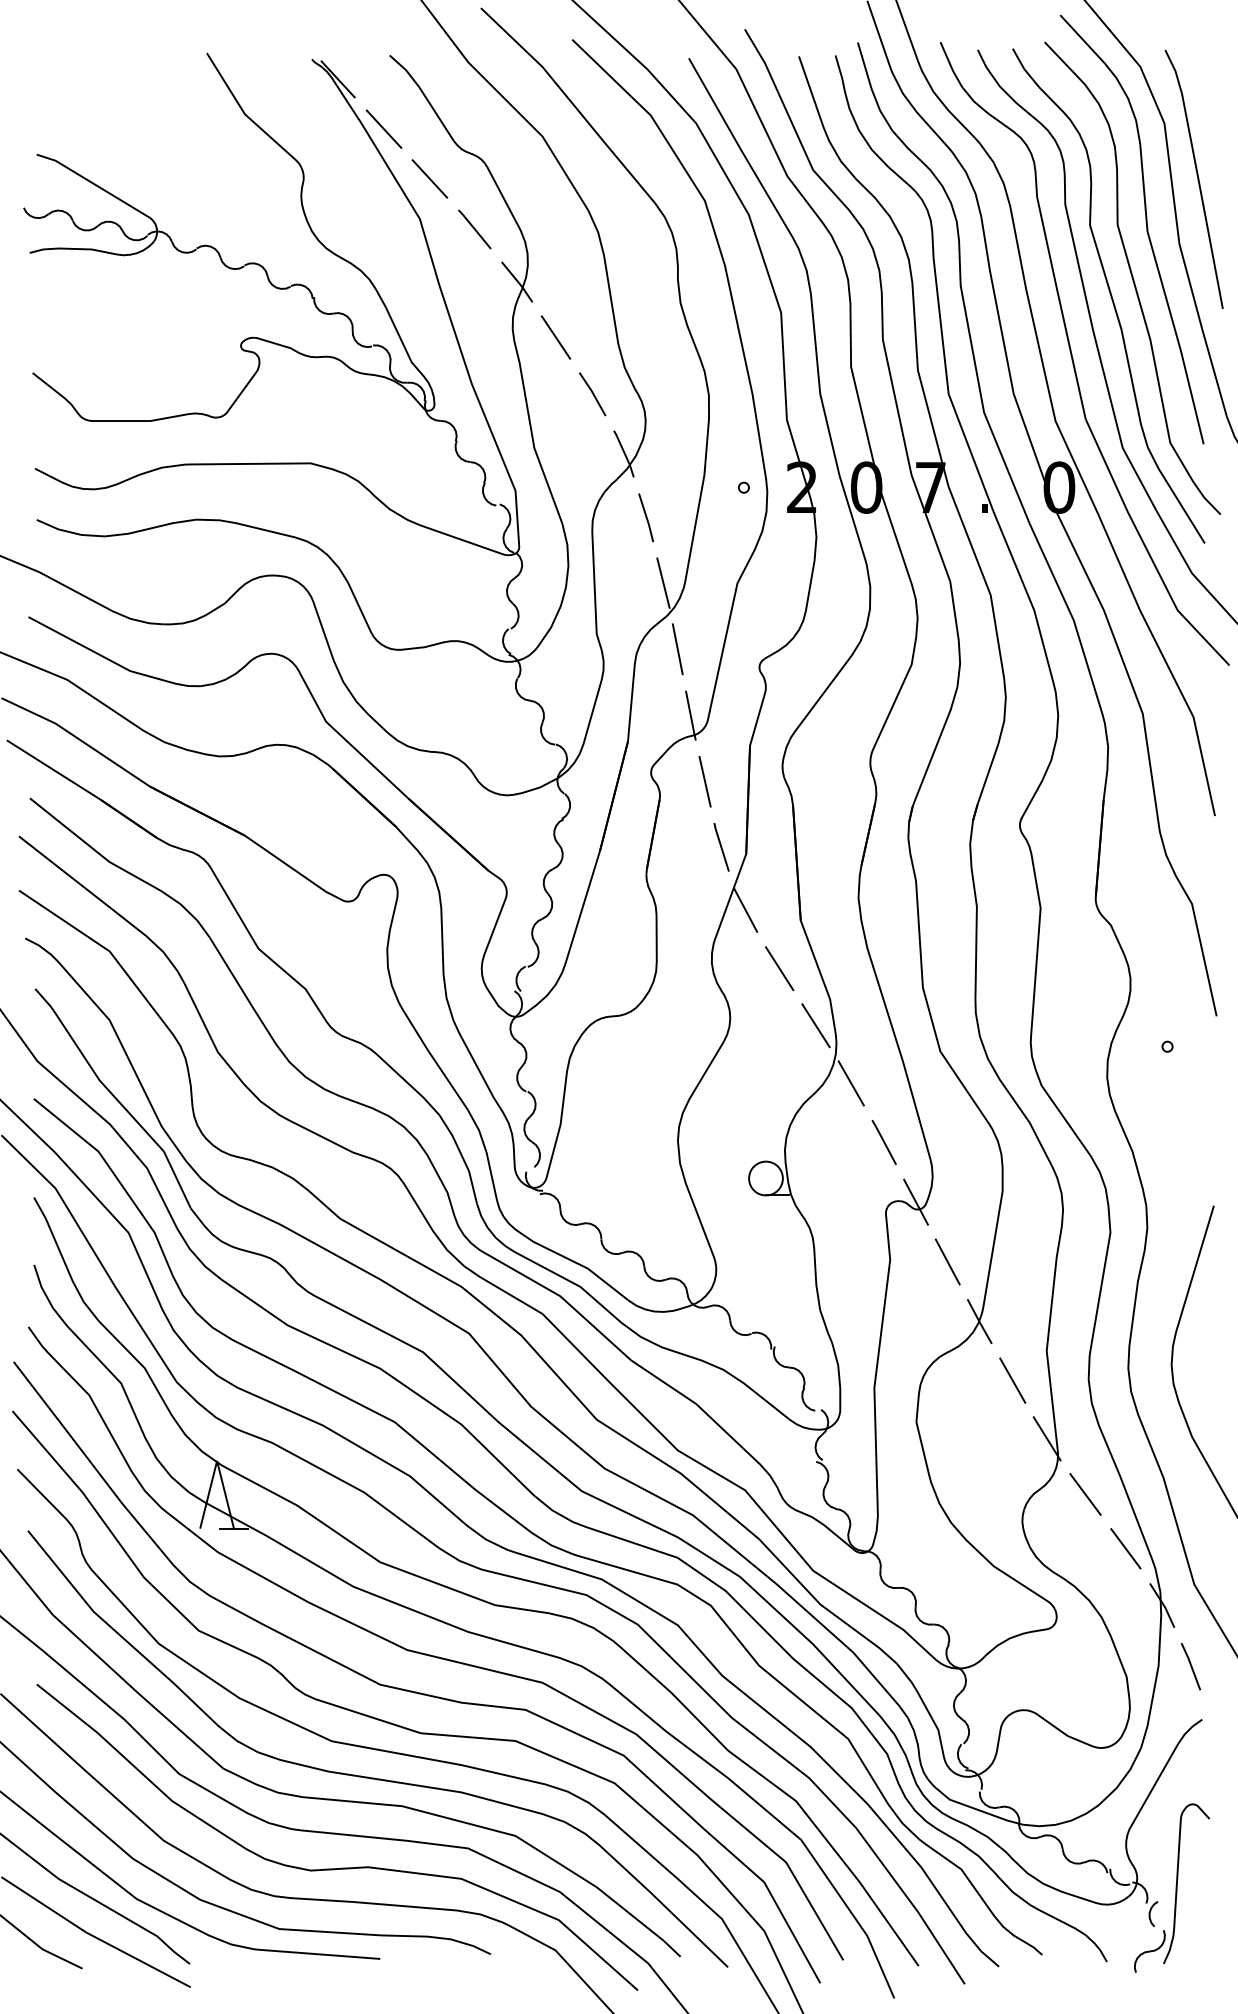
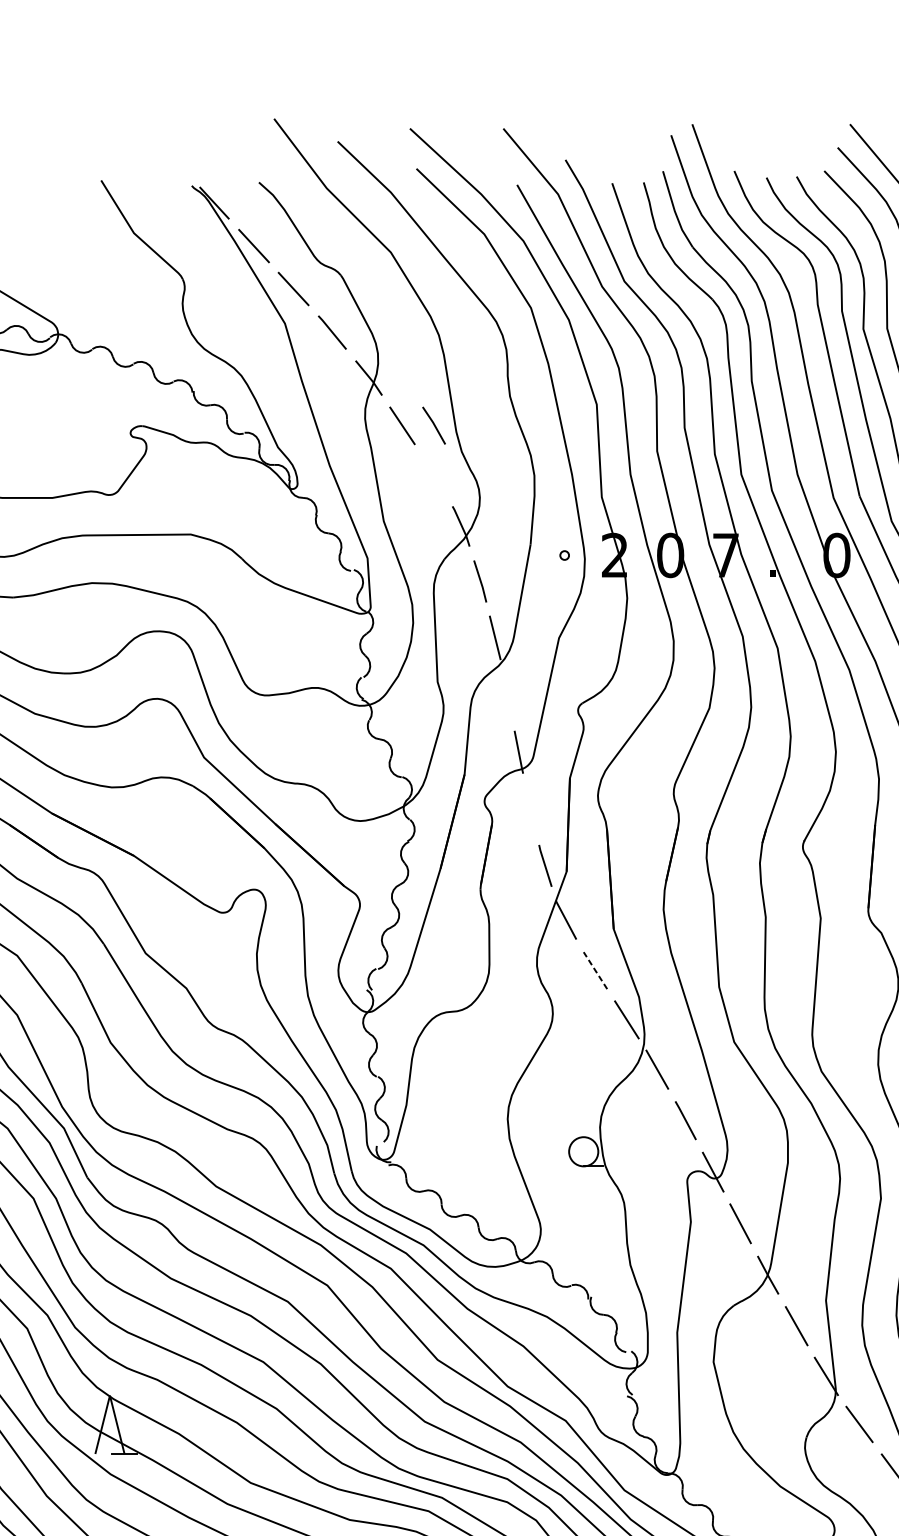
line: (592, 394) -> (433, 425), moved
line: (677, 649) -> (507, 695), removed
line: (704, 781) -> (530, 809), removed
line: (779, 968) -> (595, 970), solid -> dashed

